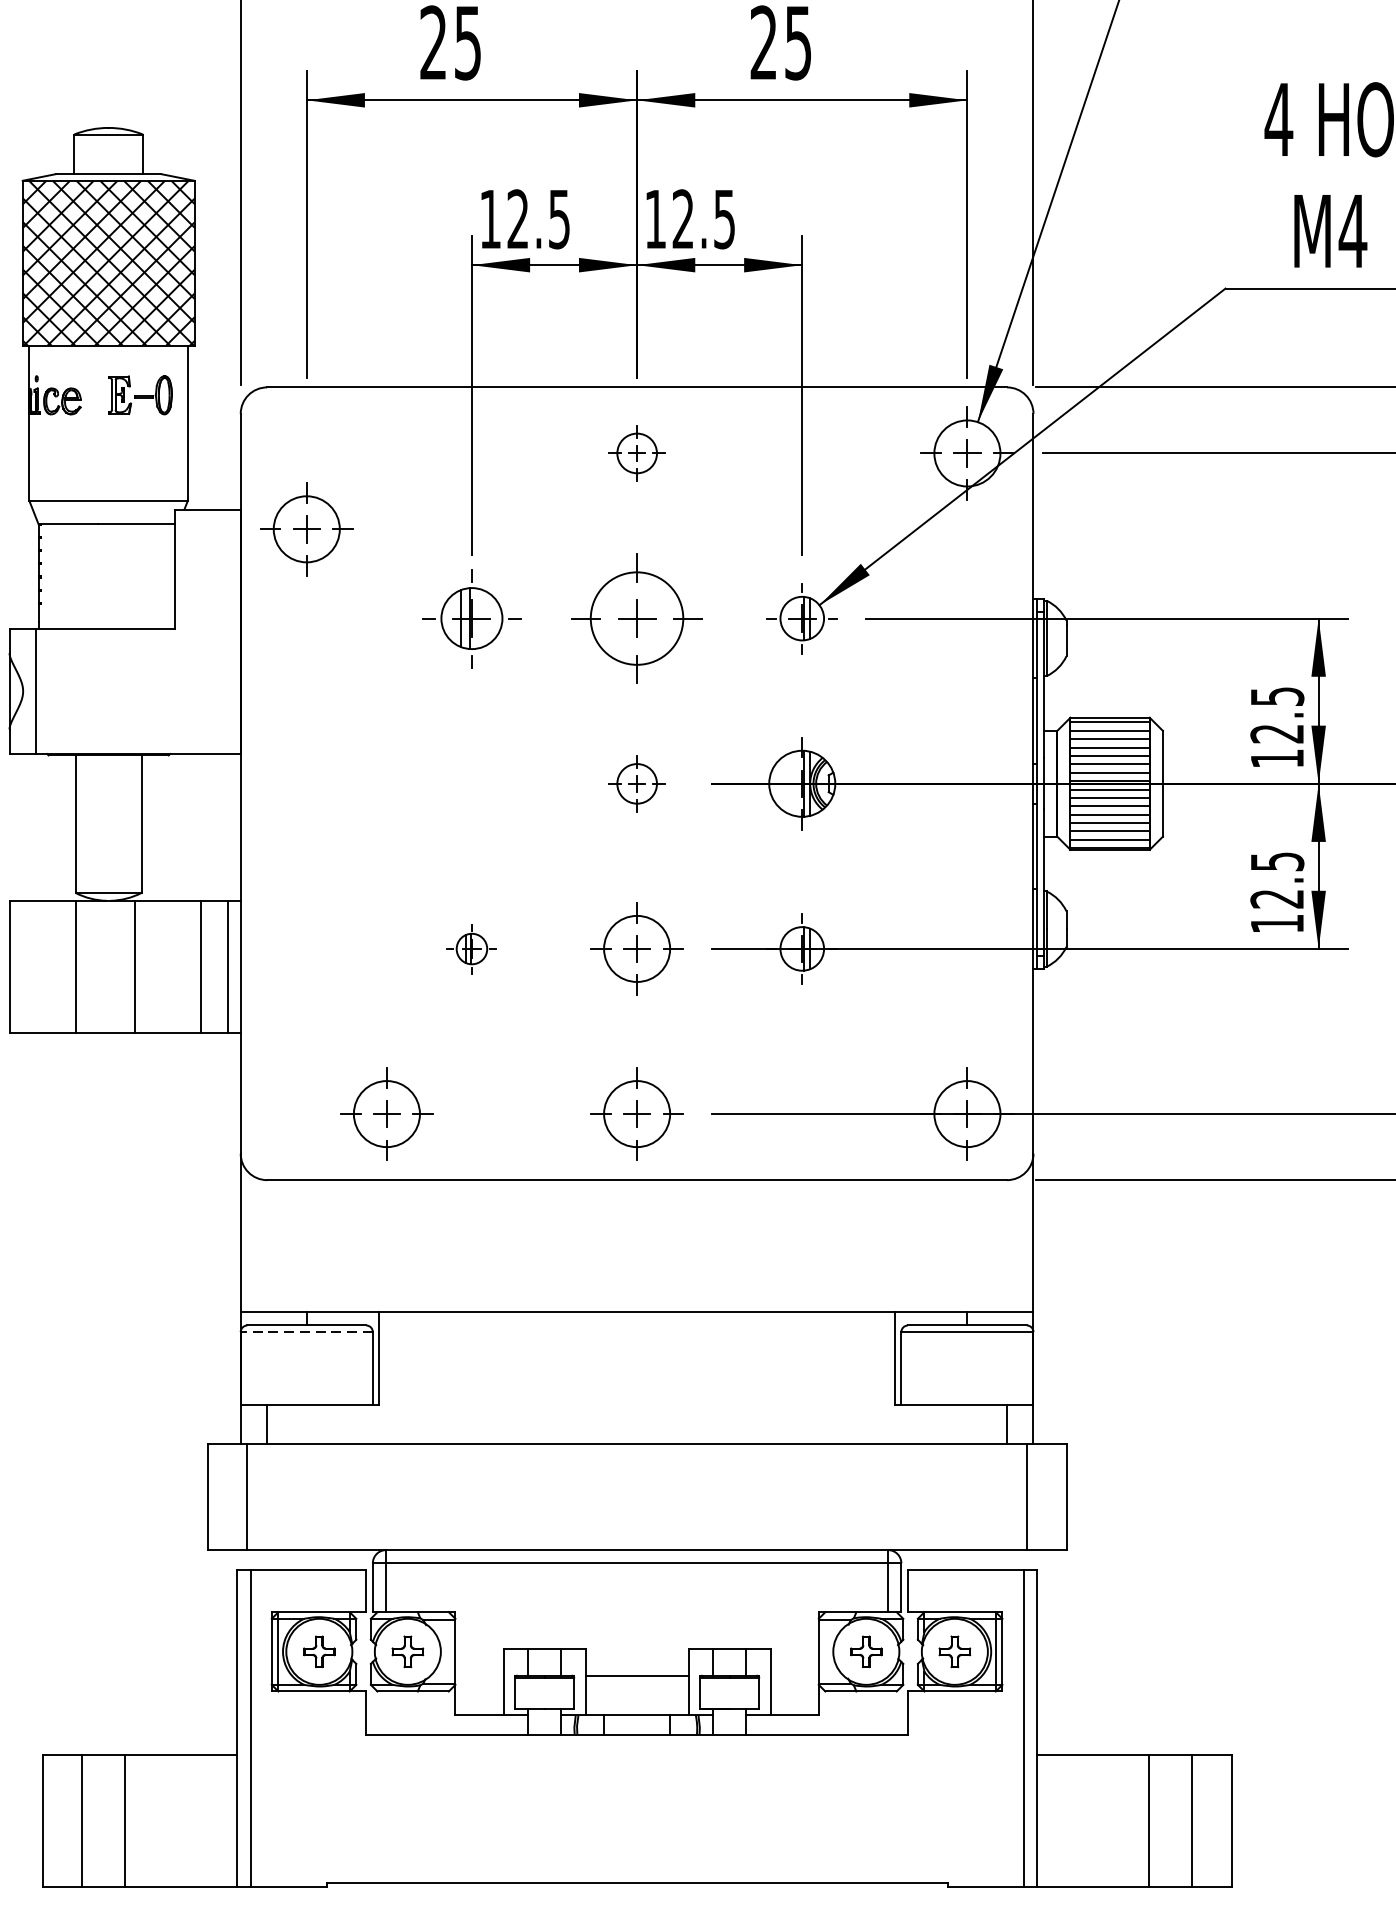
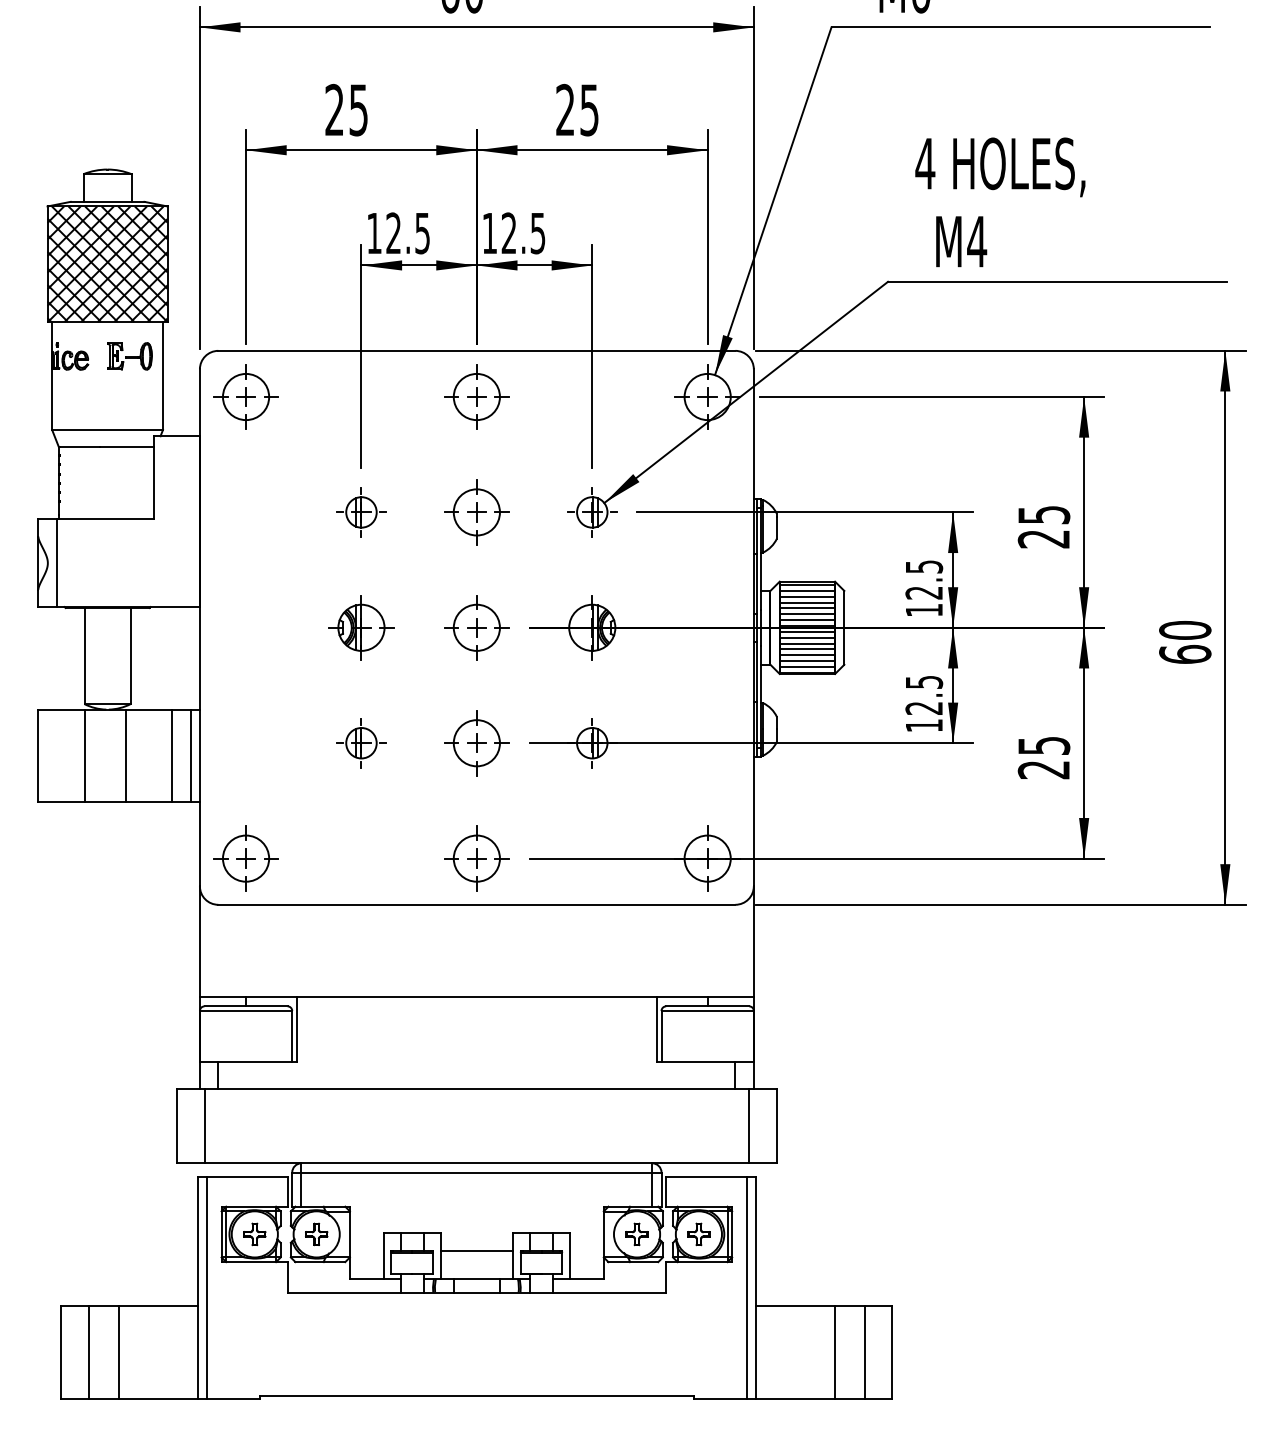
part: (636, 452) -> (476, 396), size x1.67
part: (305, 528) -> (245, 396), moved
part: (471, 618) -> (361, 512), size x0.71
part: (636, 618) -> (476, 512), size x0.71
part: (471, 783) -> (361, 627), added
part: (636, 783) -> (476, 627), size x1.67
part: (471, 949) -> (361, 743), size x1.43
part: (386, 1113) -> (245, 858), moved
line: (305, 1331) -> (245, 1010), dashed -> solid

